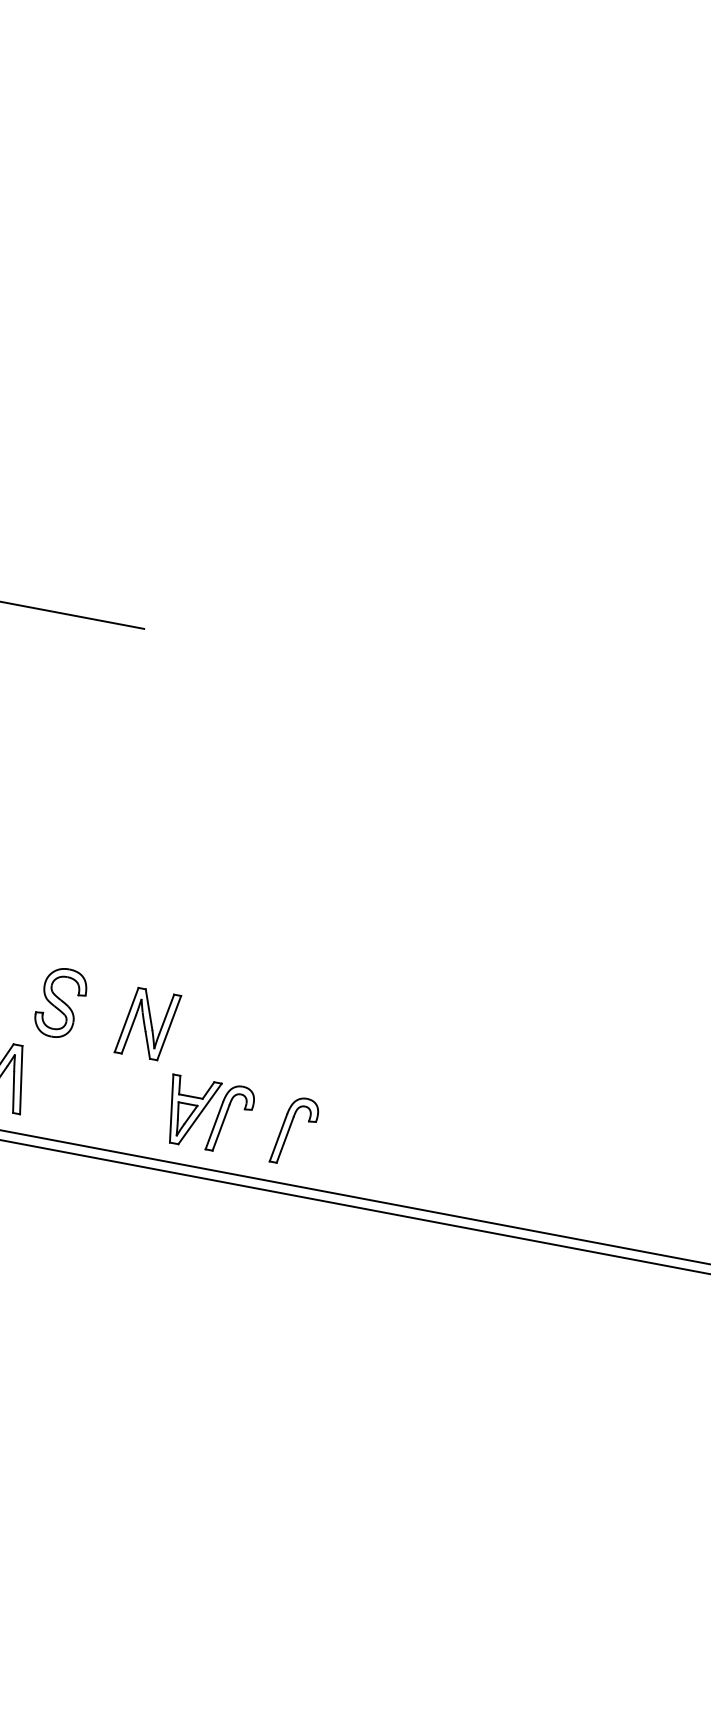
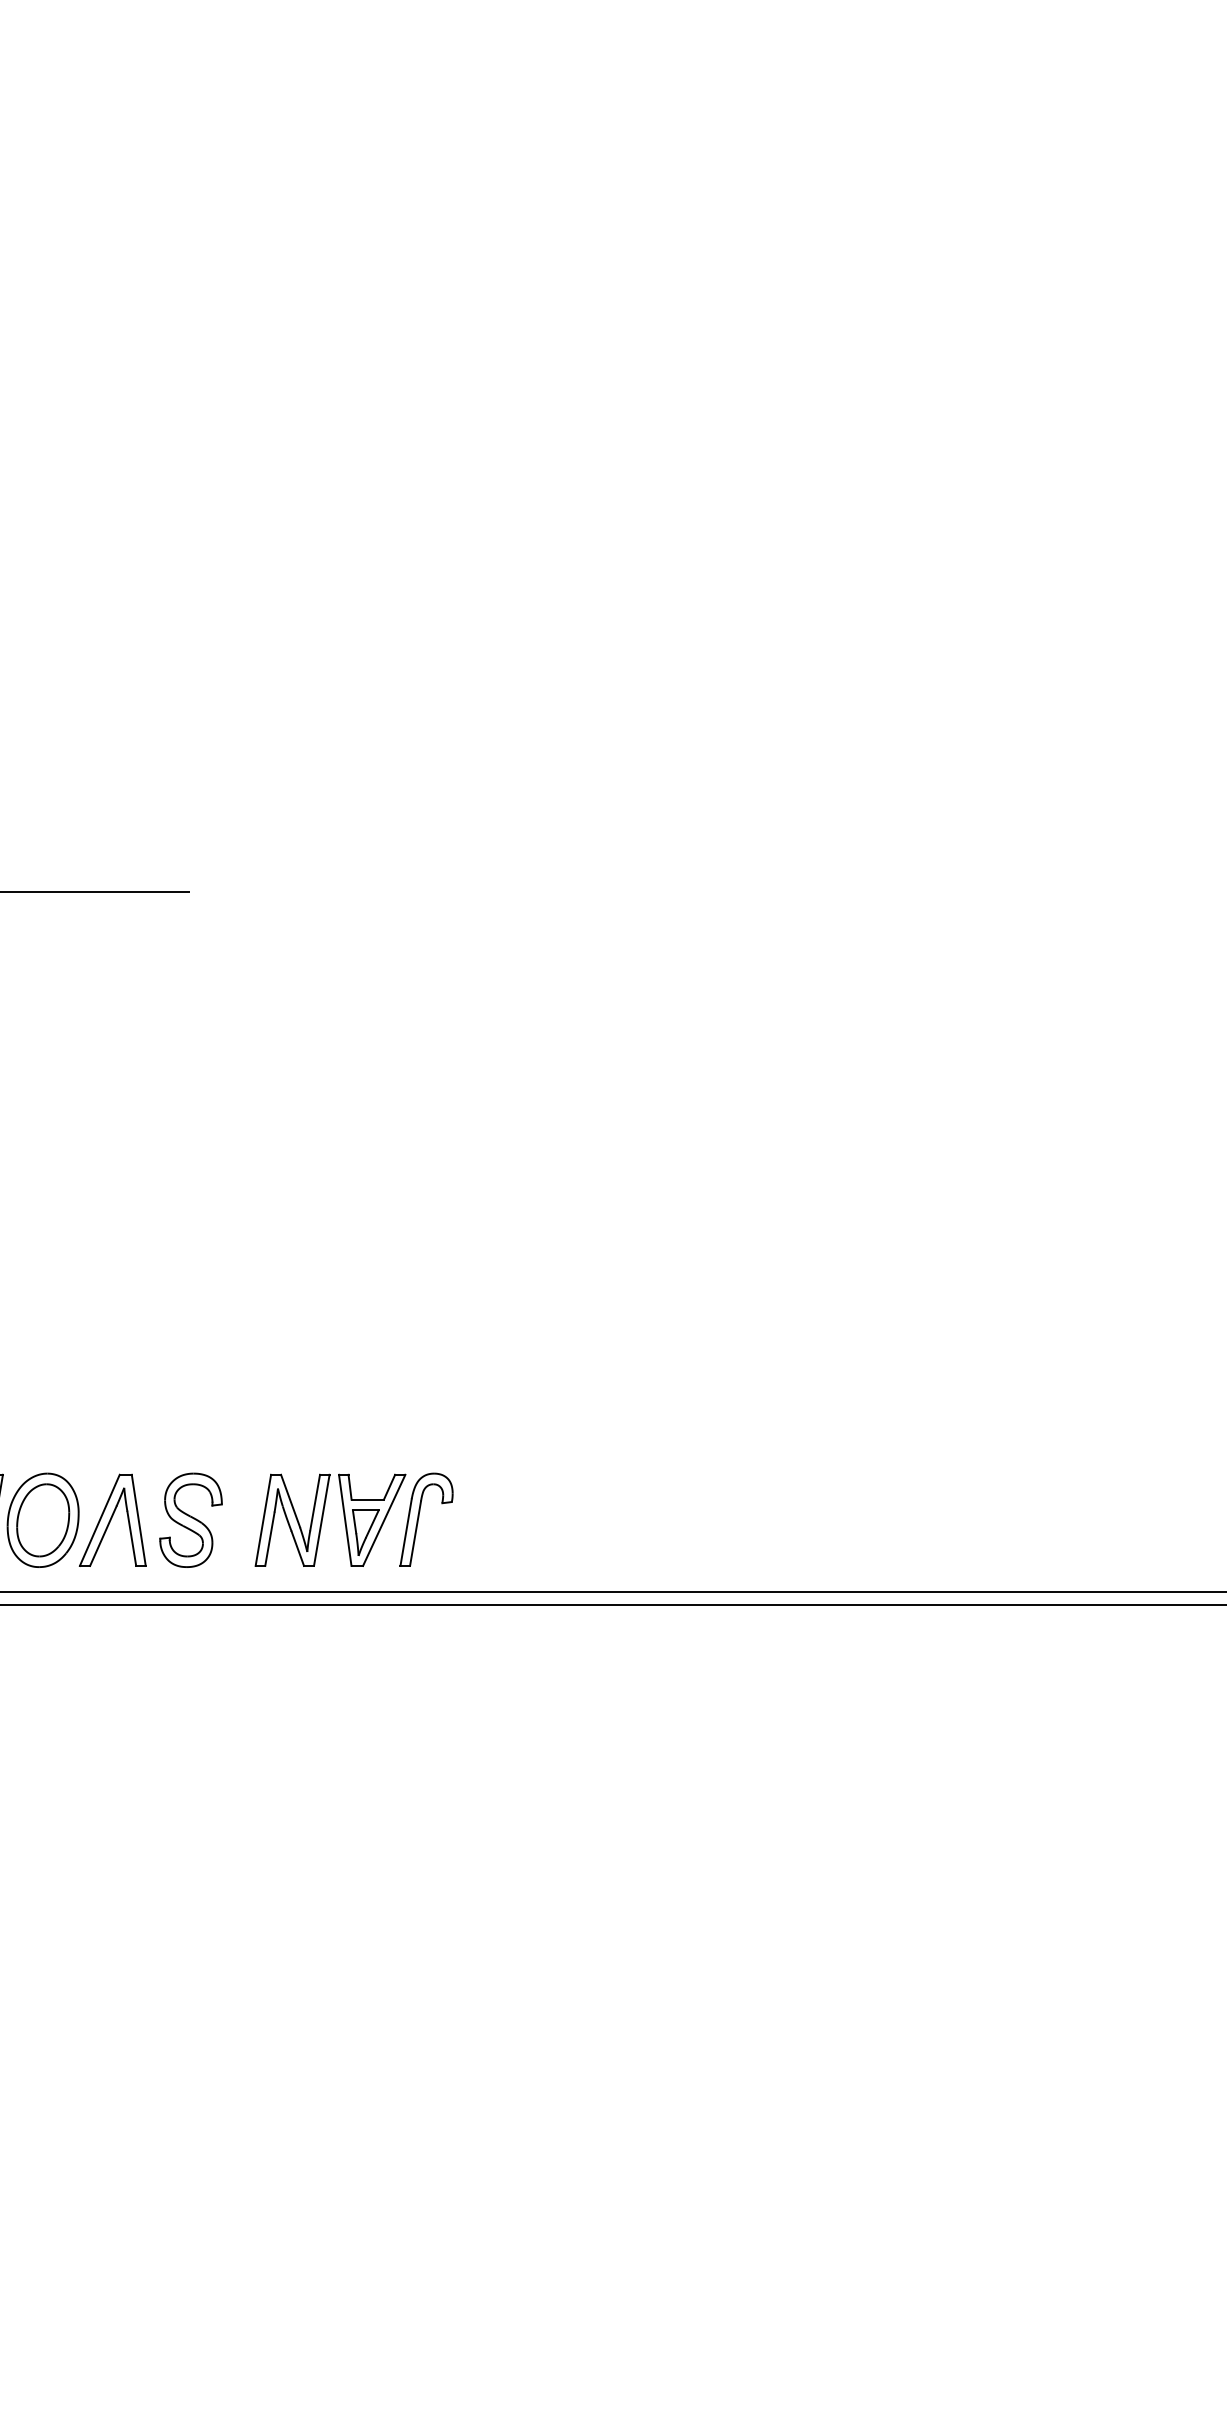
part: (60, 1002) -> (190, 1519), moved
part: (147, 1023) -> (292, 1519), moved
part: (290, 1128) -> (507, 1517), removed

